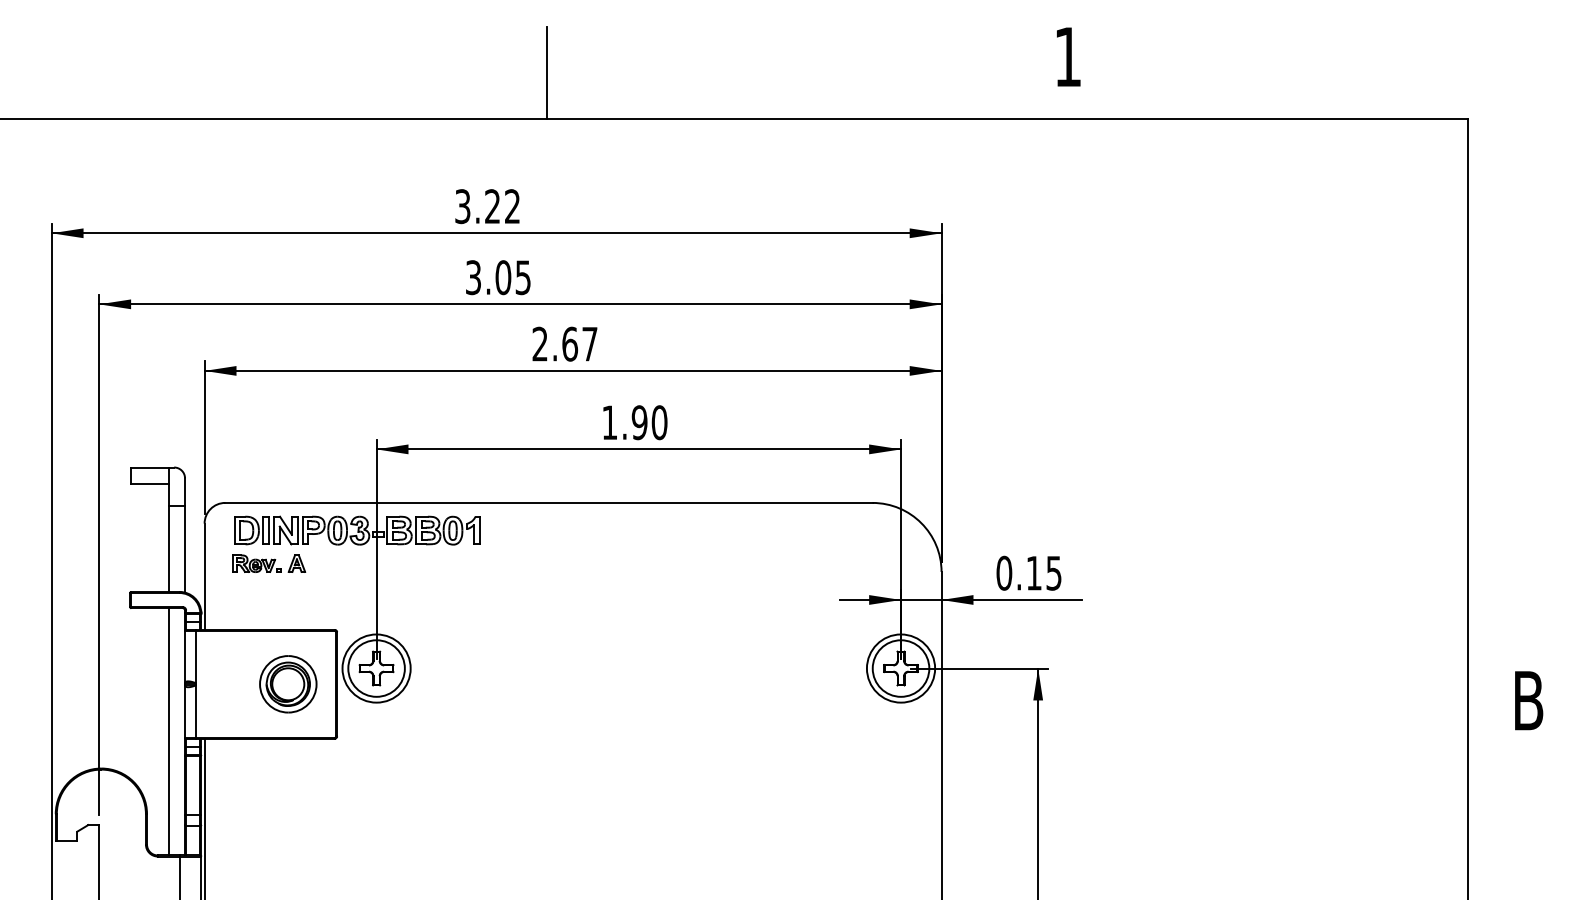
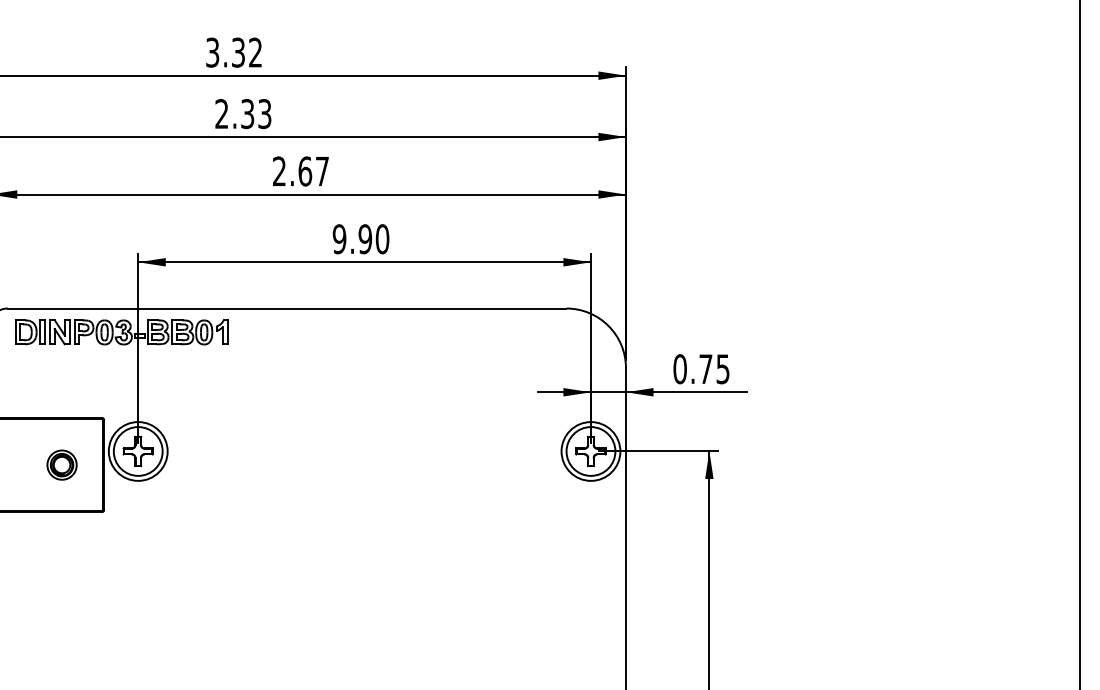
text: (492, 206) -> (238, 52), 3.22 -> 3.32
text: (498, 277) -> (243, 113), 3.05 -> 2.33
text: (609, 422) -> (339, 239), 1.90 -> 9.90
part: (269, 563) -> (45, 360), removed
text: (1033, 573) -> (705, 369), 0.15 -> 0.75
part: (288, 684) -> (62, 465), size x0.6

